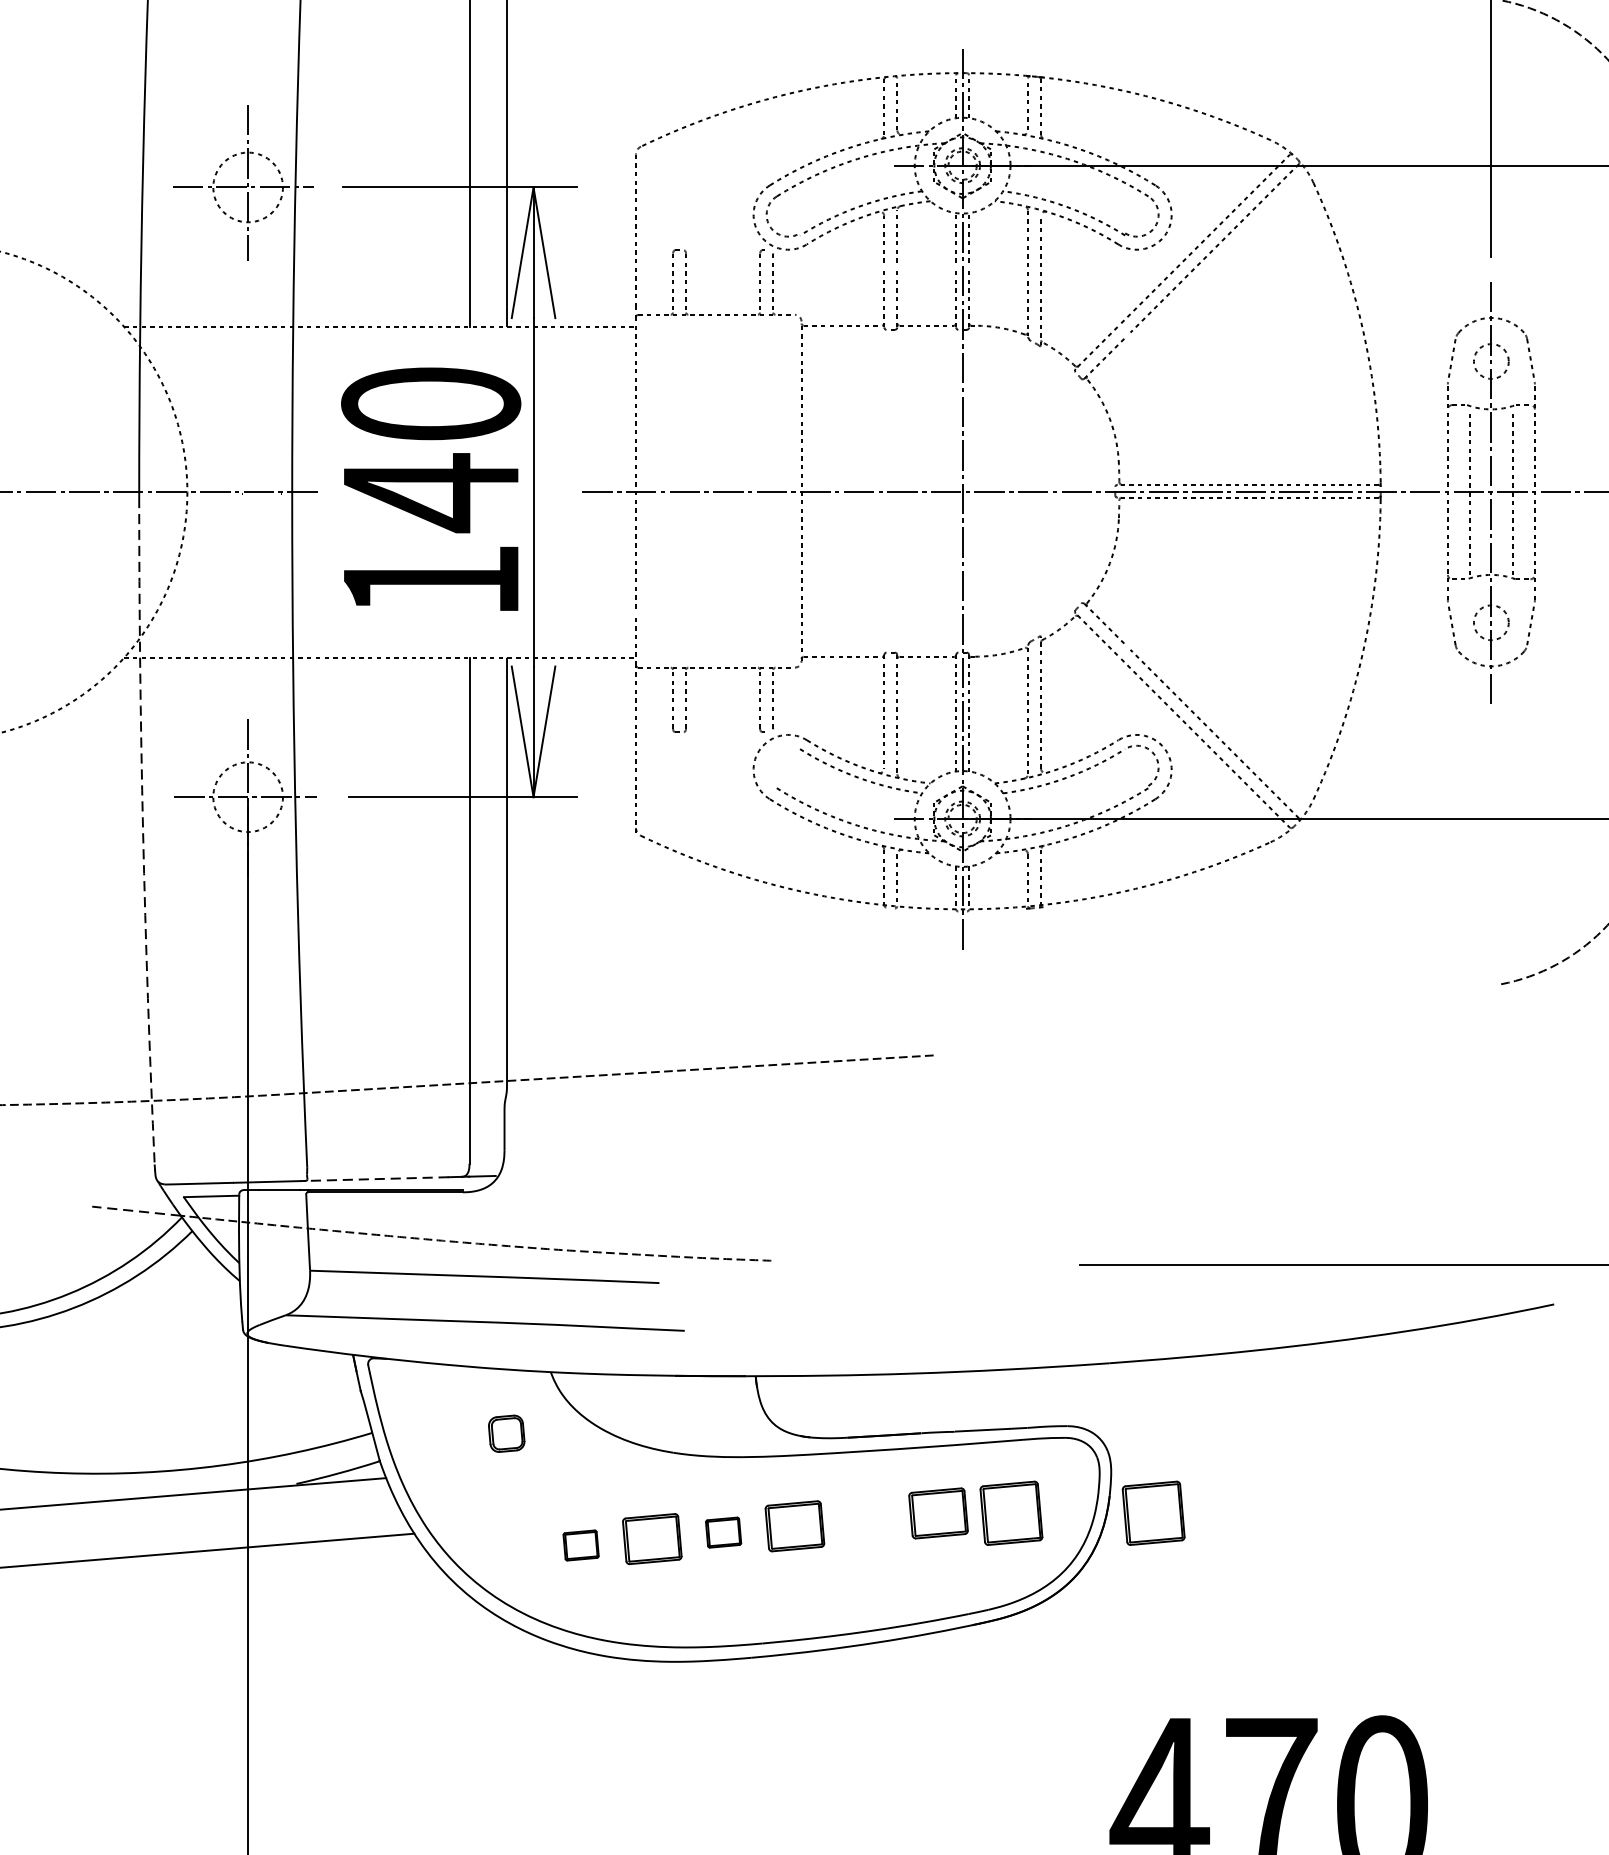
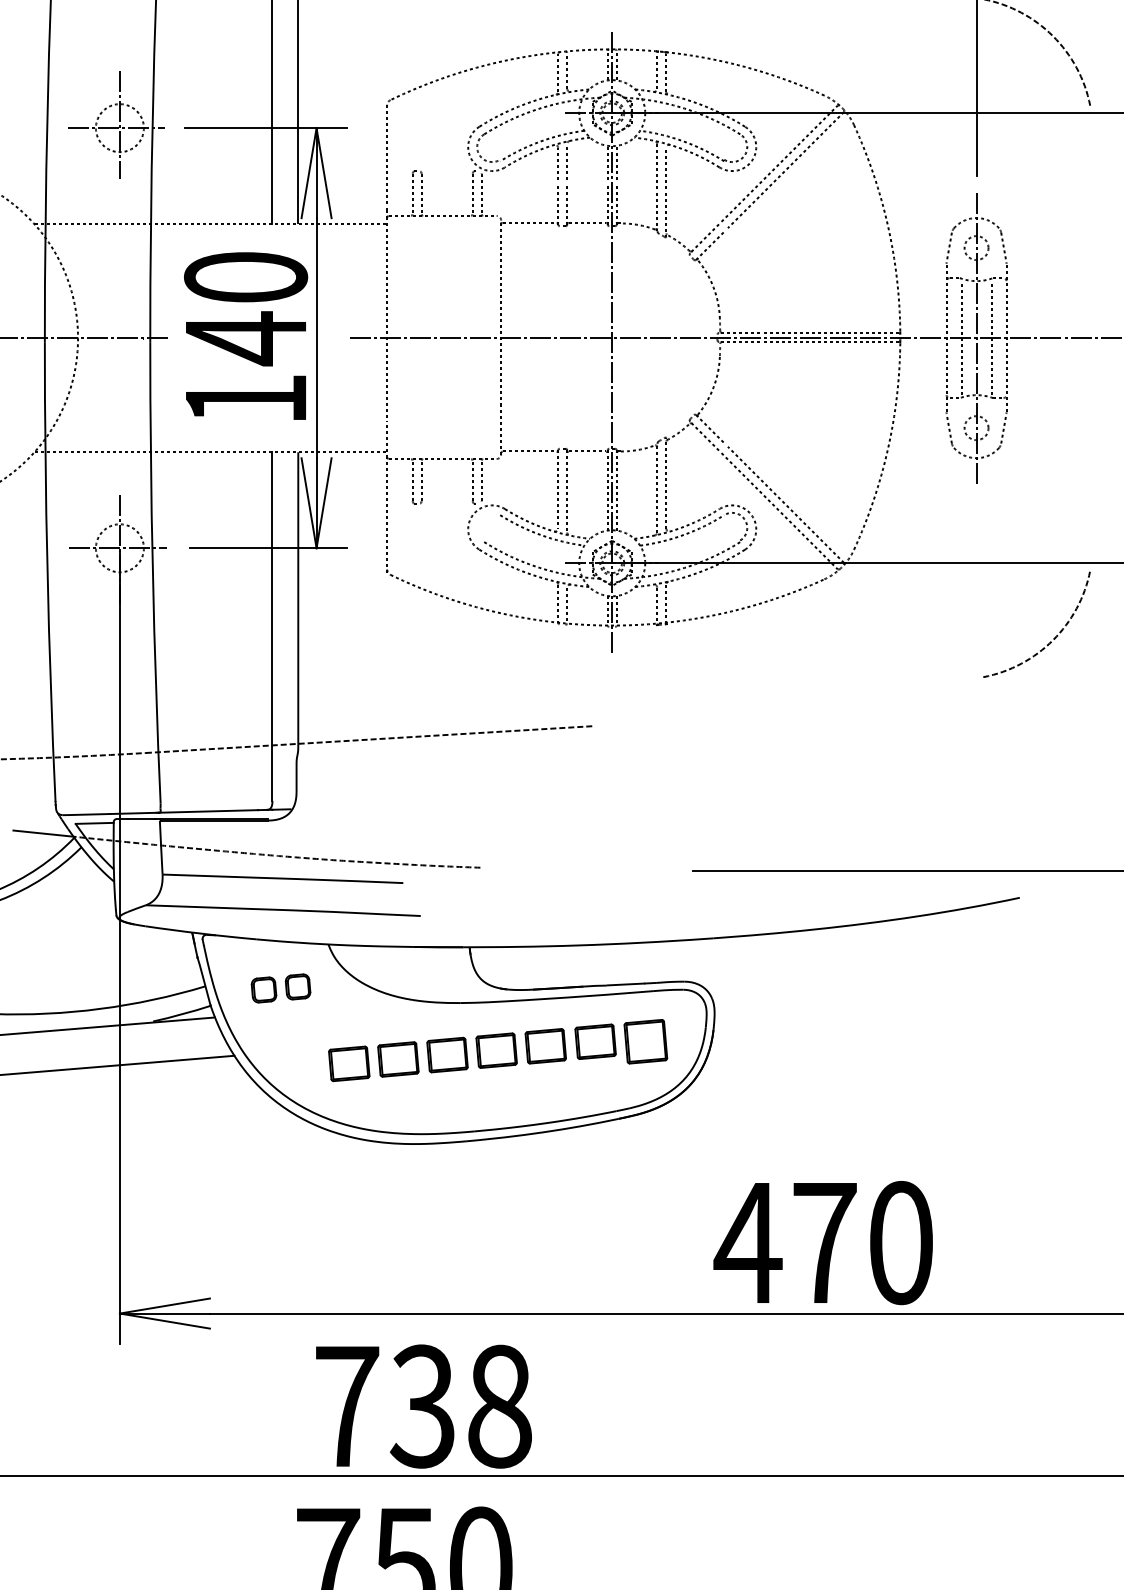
arc: (143, 832) -> (47, 572), dashed -> solid
line: (376, 1179) -> (208, 811), dashed -> solid
line: (137, 1211) -> (43, 833), dashed -> solid
part: (456, 1437) -> (263, 989), added
part: (1153, 1512) -> (743, 1041), removed
part: (865, 1520) -> (545, 1046), added
part: (723, 1531) -> (447, 1054), size x1.67
part: (581, 1544) -> (349, 1063), size x1.67

